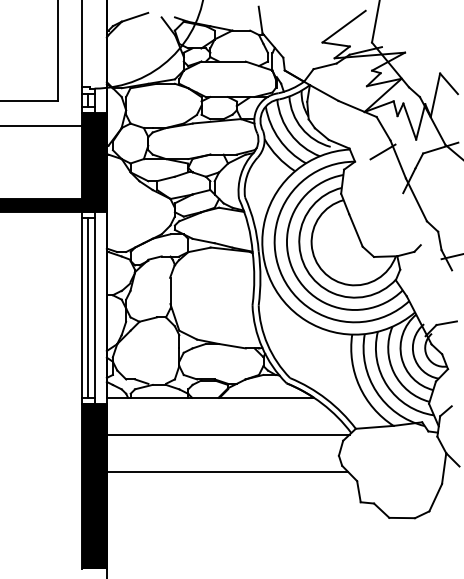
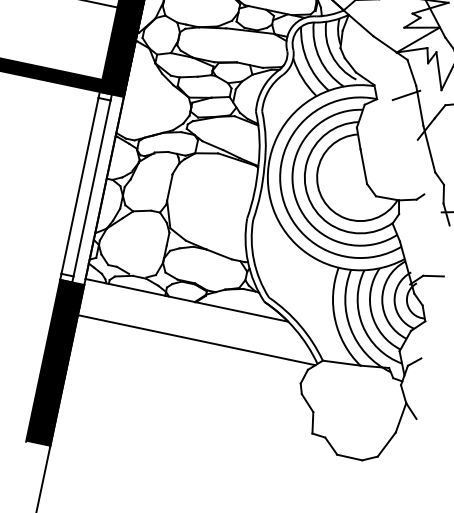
line: (88, 307) -> (86, 186), removed
line: (226, 471) -> (187, 375), removed

